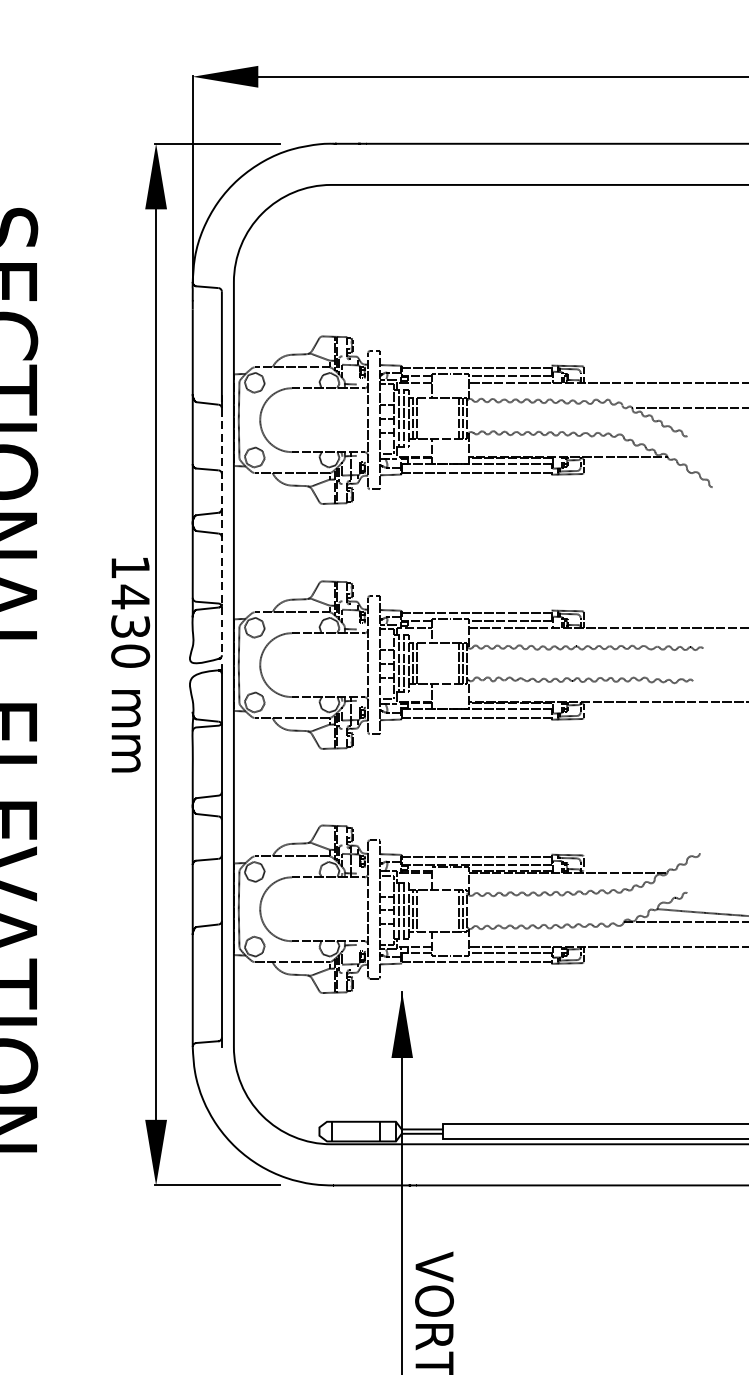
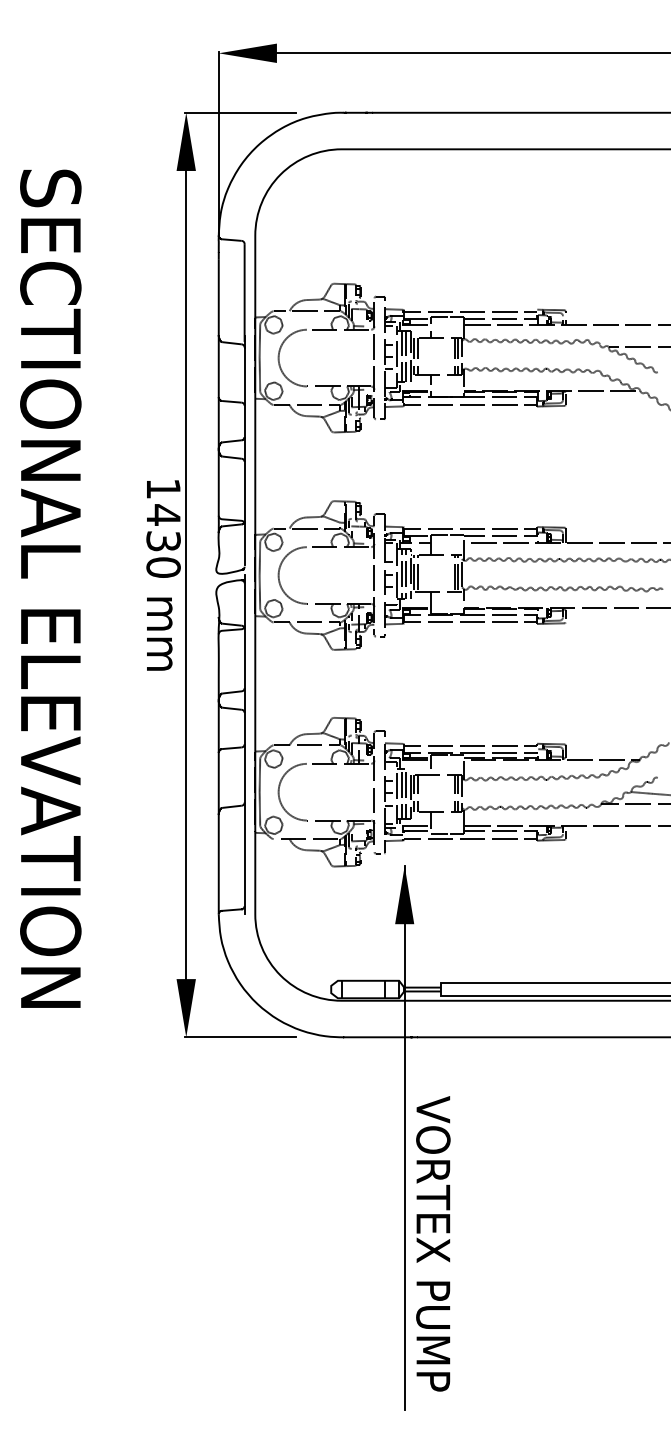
line: (221, 532) -> (244, 457), dashed -> solid

